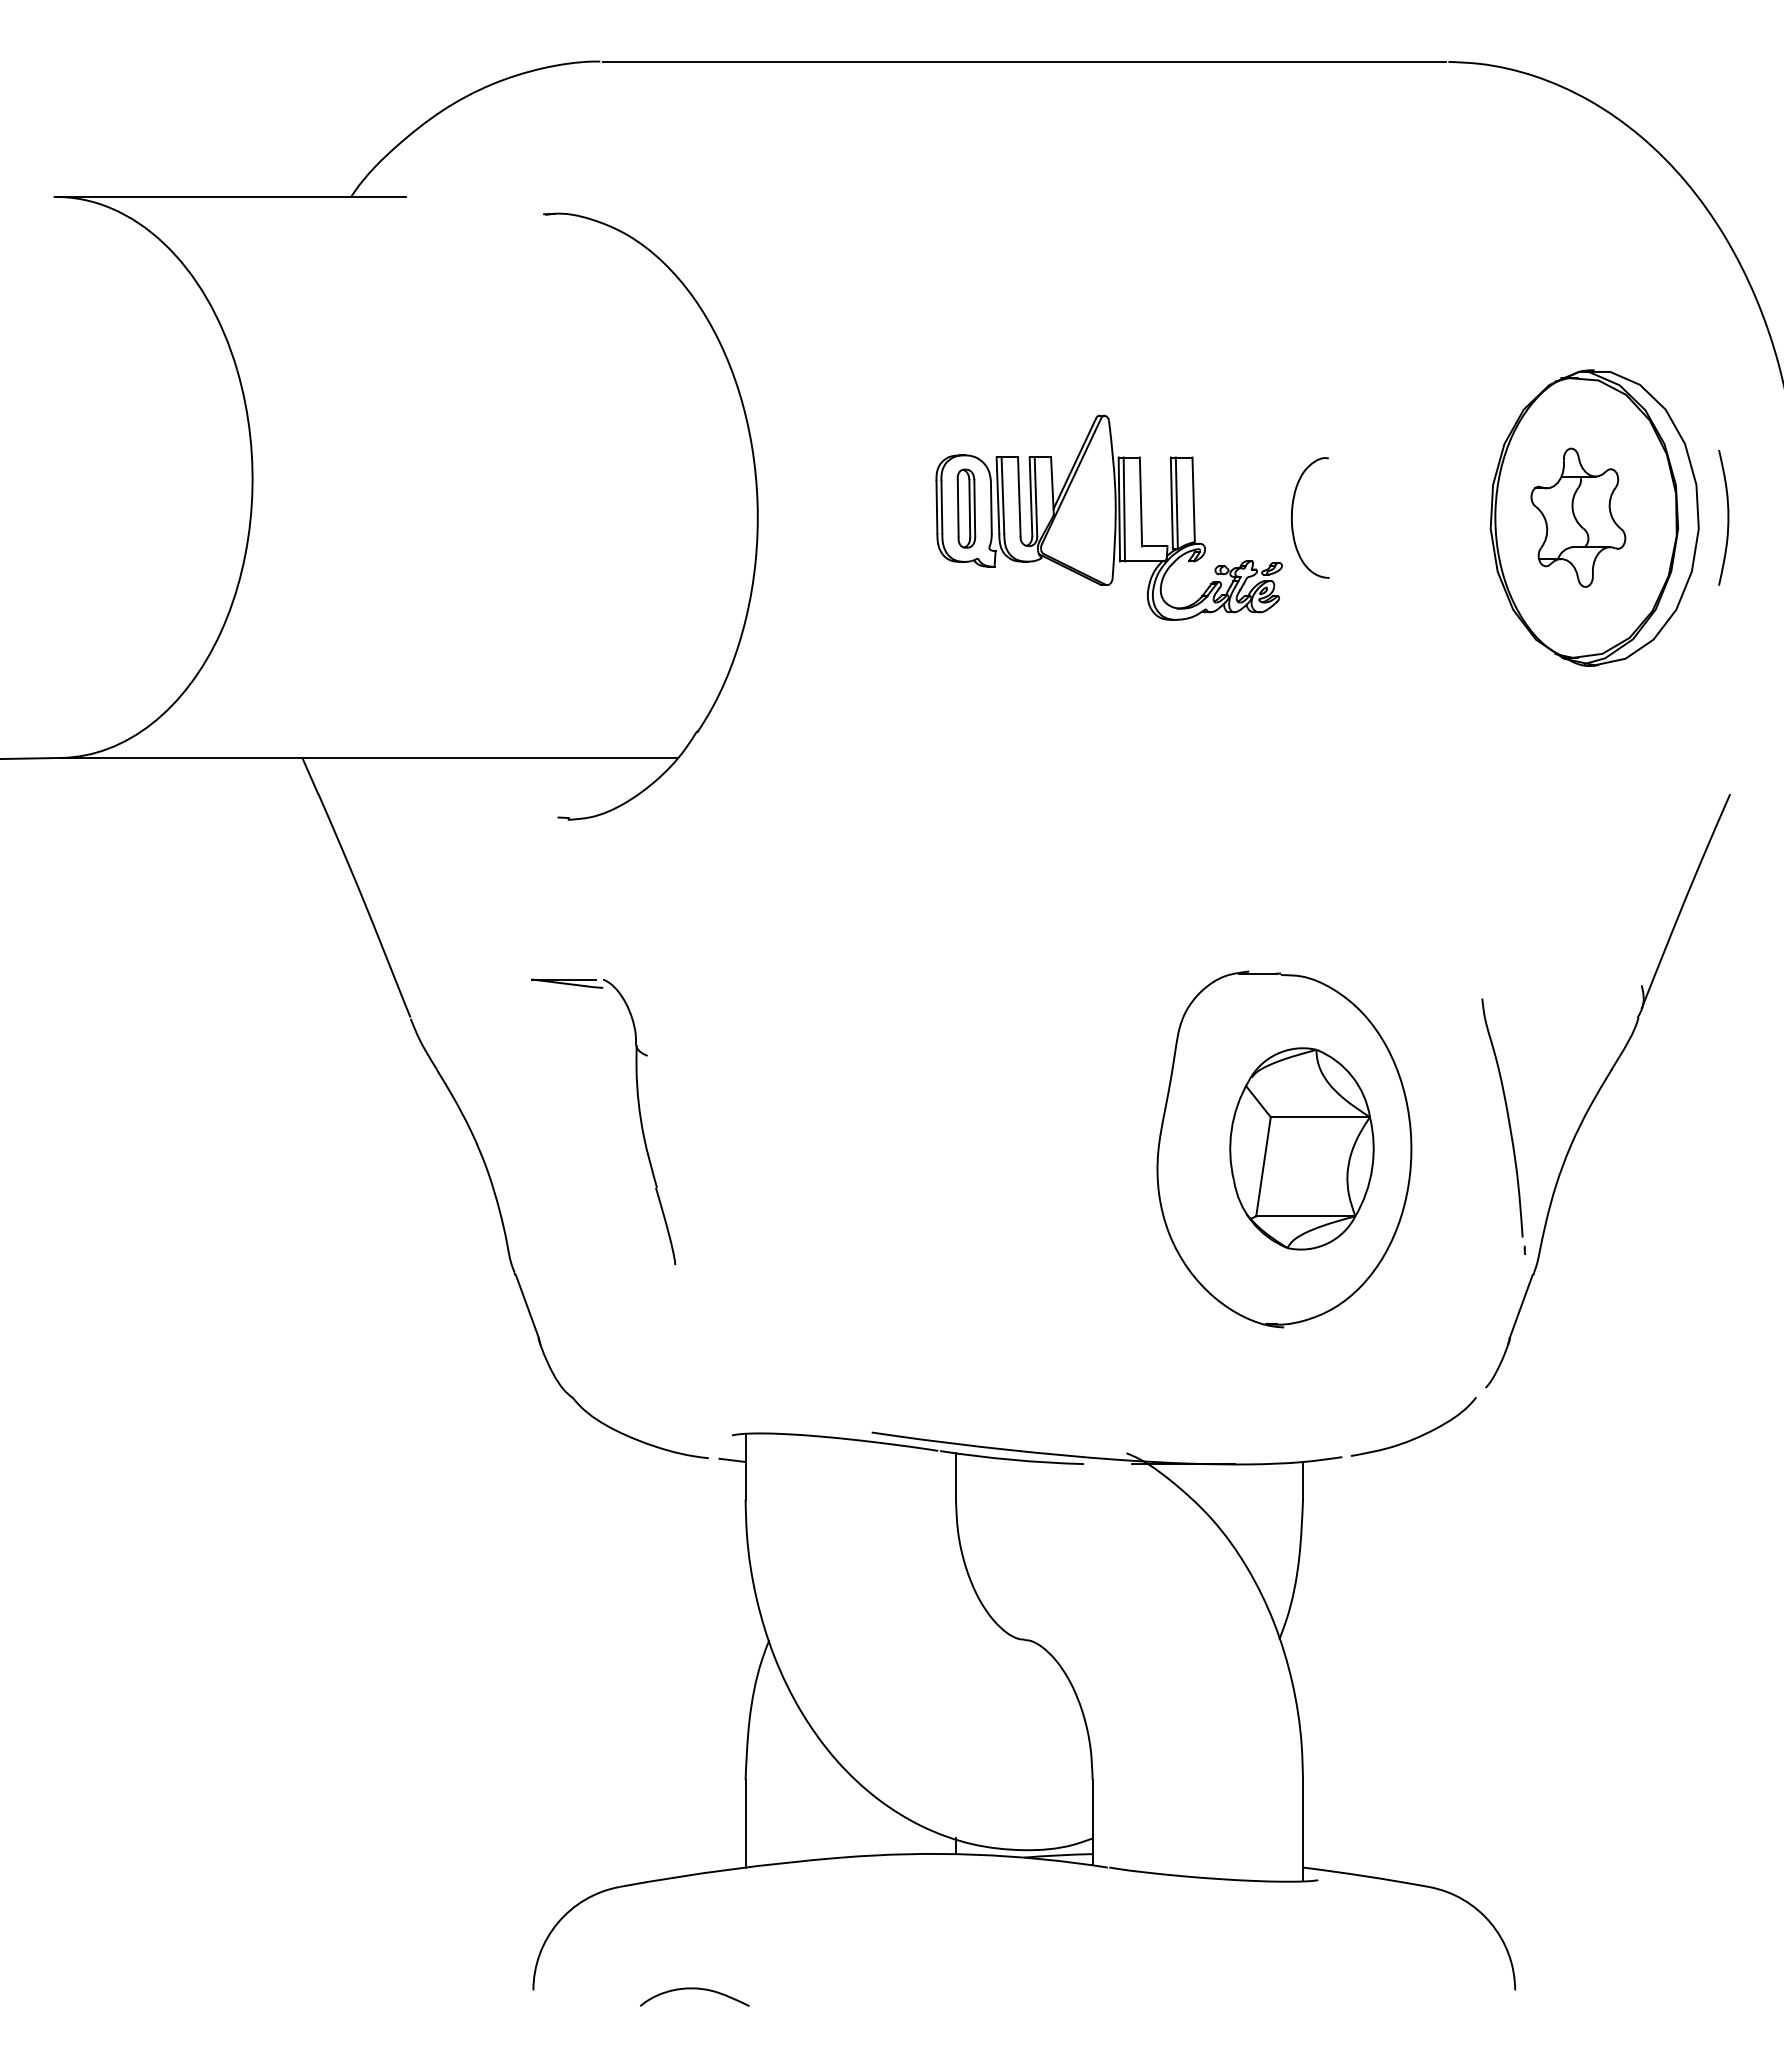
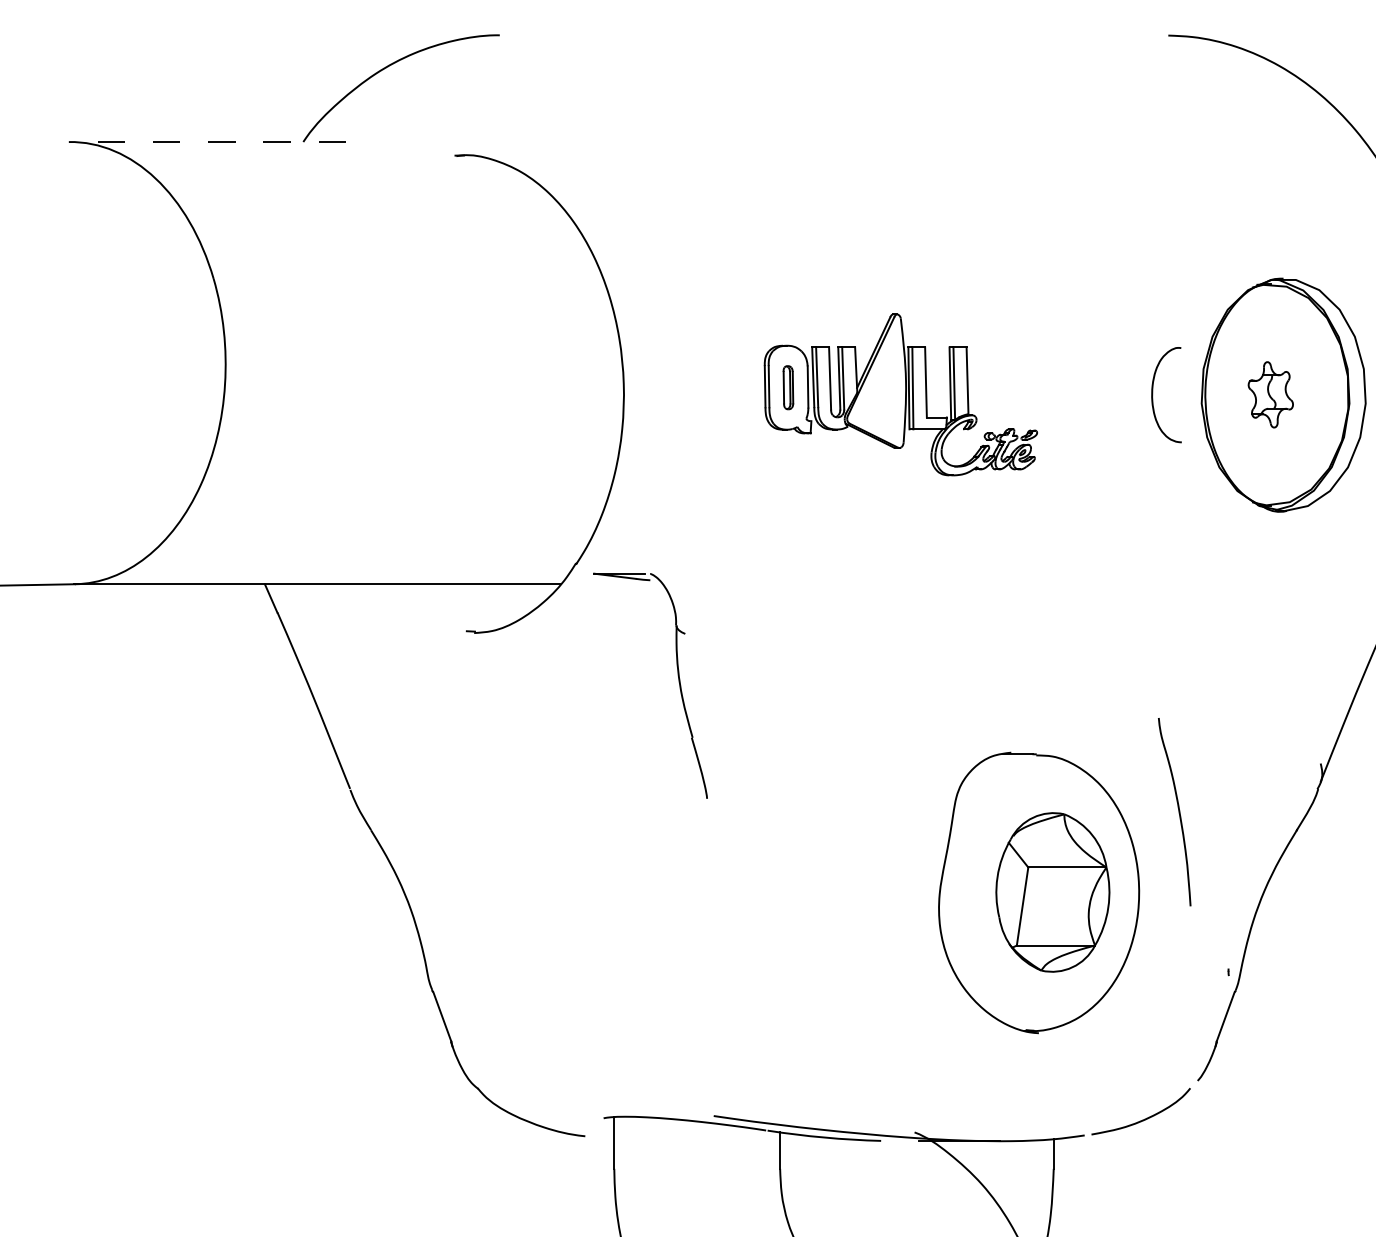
line: (1023, 61) -> (833, 35), removed
line: (230, 196) -> (208, 141), solid -> dashed
part: (966, 508) -> (788, 387), size x0.7
curve: (1292, 517) -> (1152, 394), moved
part: (1578, 517) -> (1270, 394), size x0.6
curve: (1507, 1117) -> (1178, 811), moved
part: (639, 1118) -> (678, 683), moved
line: (732, 1460) -> (603, 1138), removed

